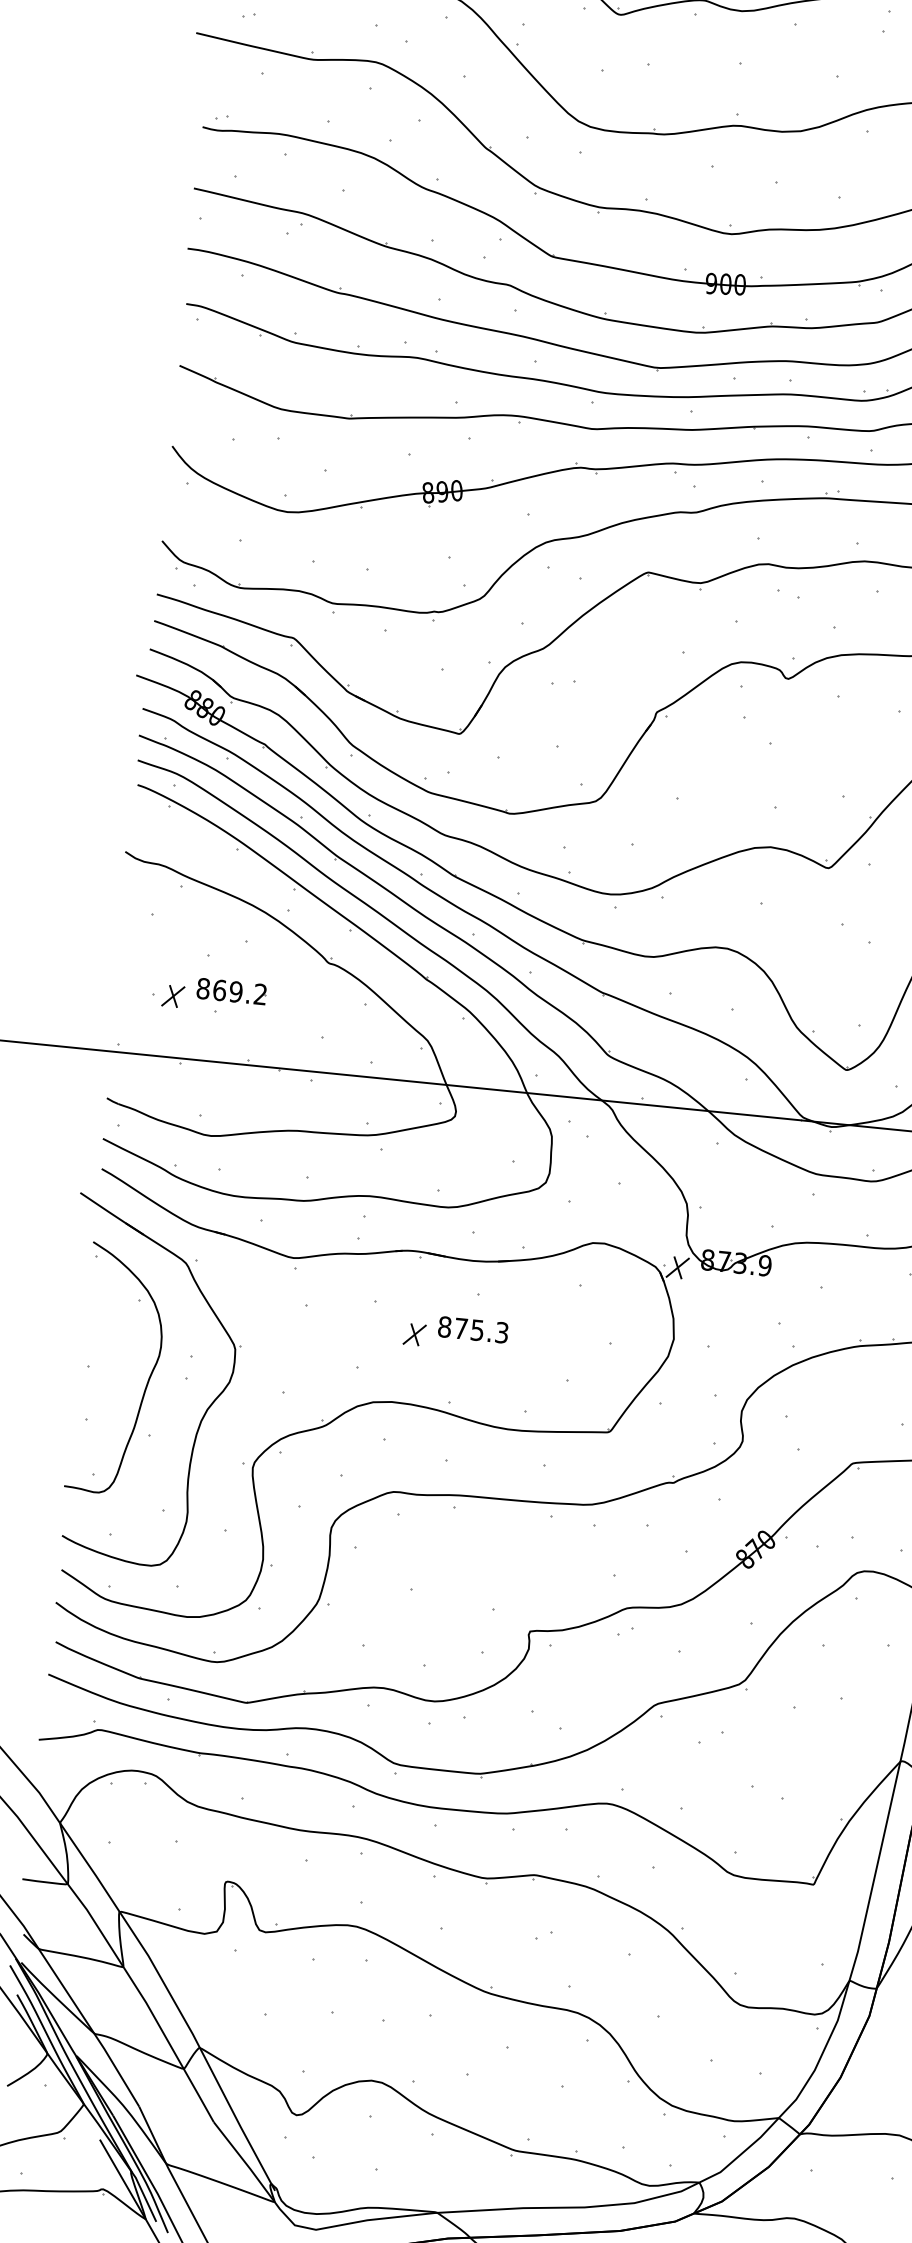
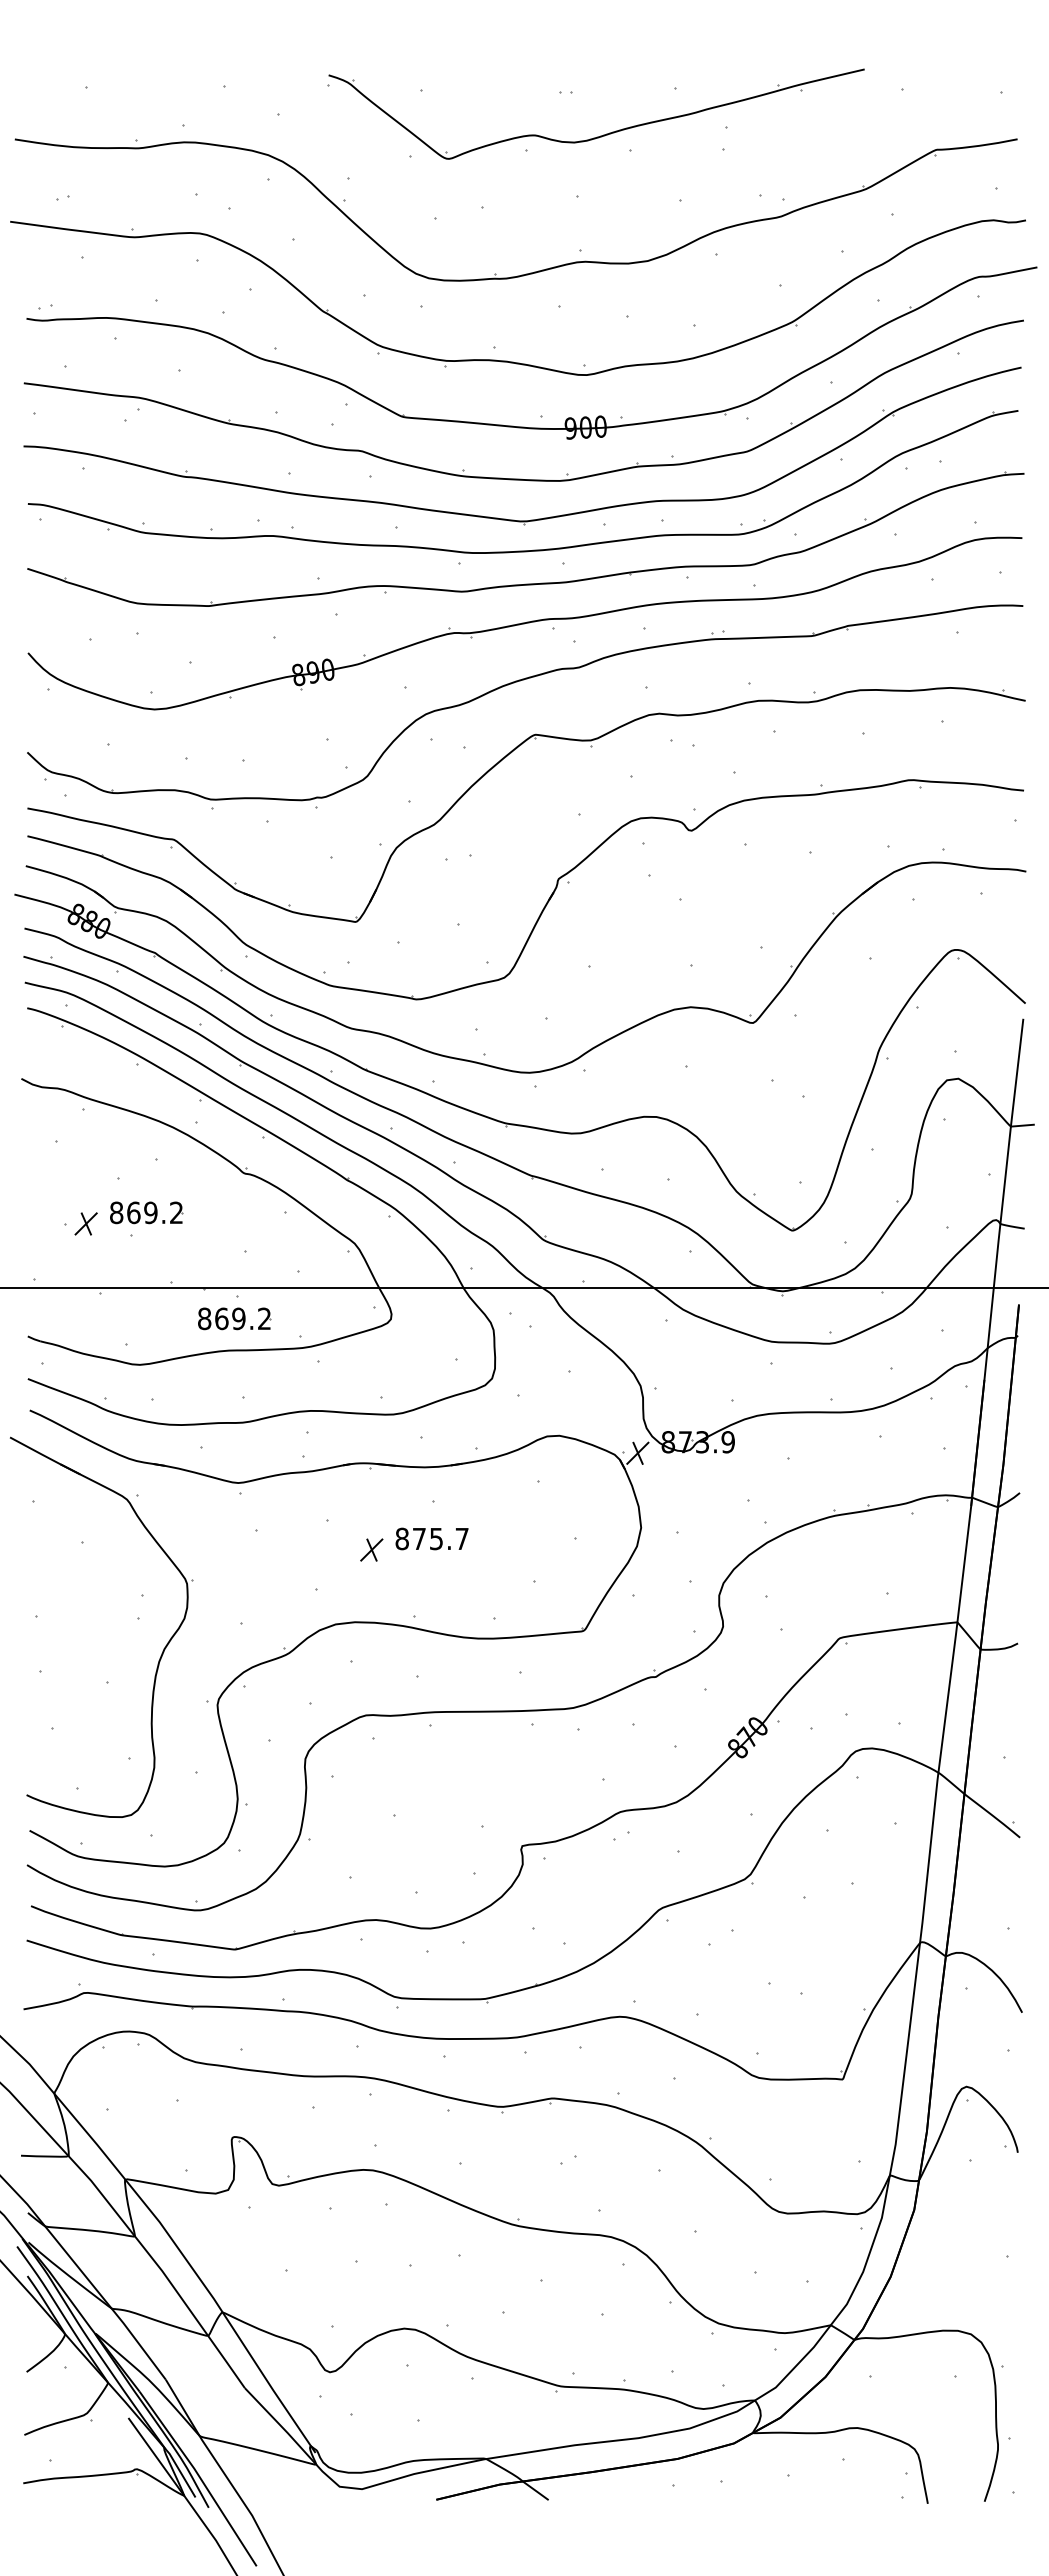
part: (305, 1100) -> (234, 1318), added
text: (501, 1332) -> (461, 1538), 875.3 -> 875.7
curve: (147, 1379) -> (99, 1624), removed

